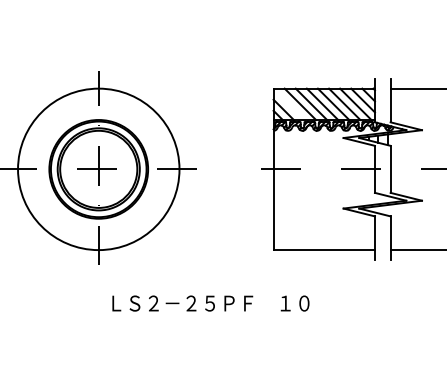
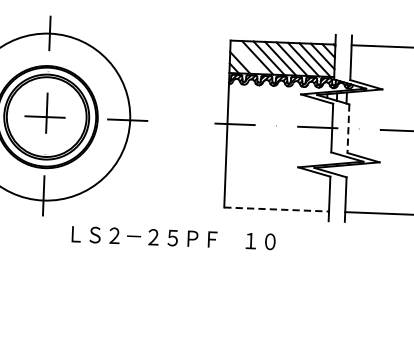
line: (390, 169) -> (348, 128), solid -> dashed
line: (324, 250) -> (276, 209), solid -> dashed
text: (210, 303) -> (173, 238), moved

